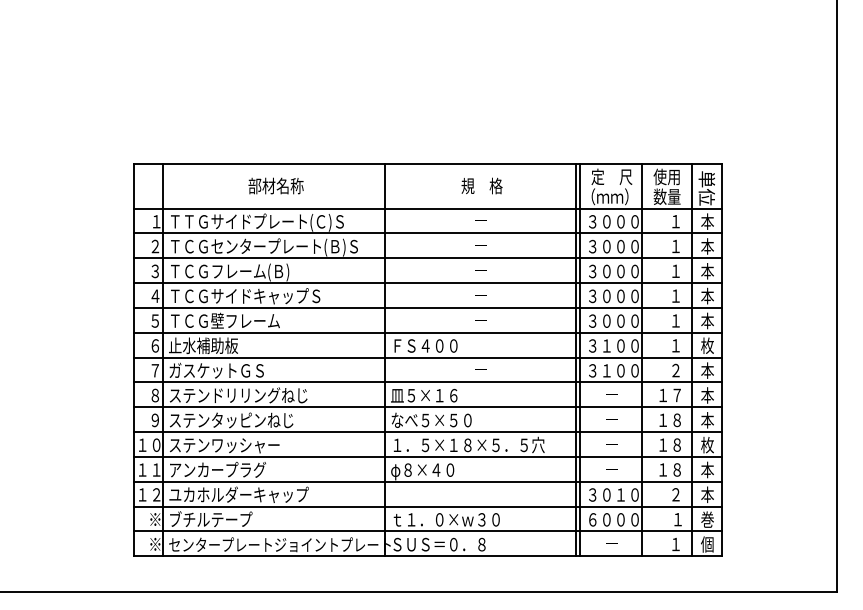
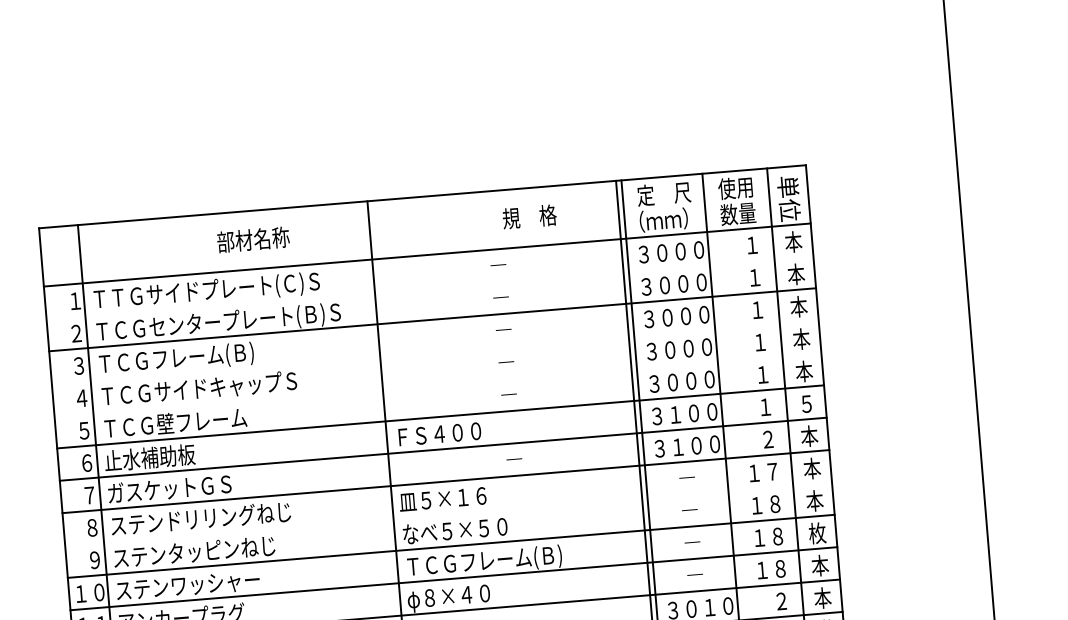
text: (275, 185) -> (252, 239), moved
text: (481, 185) -> (528, 216), moved
line: (427, 233) -> (429, 287), removed
line: (427, 283) -> (435, 352), removed
line: (427, 307) -> (437, 383), removed
text: (707, 345) -> (806, 403), 枚 -> ５
line: (427, 407) -> (448, 514), removed
text: (468, 445) -> (505, 559), １．５×１８×５．５穴 -> ＴＣＧフレーム(Ｂ)

